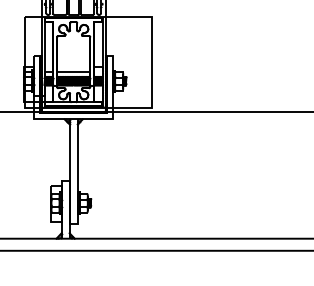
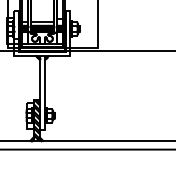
hatch: (65, 209) -> (36, 120), added

